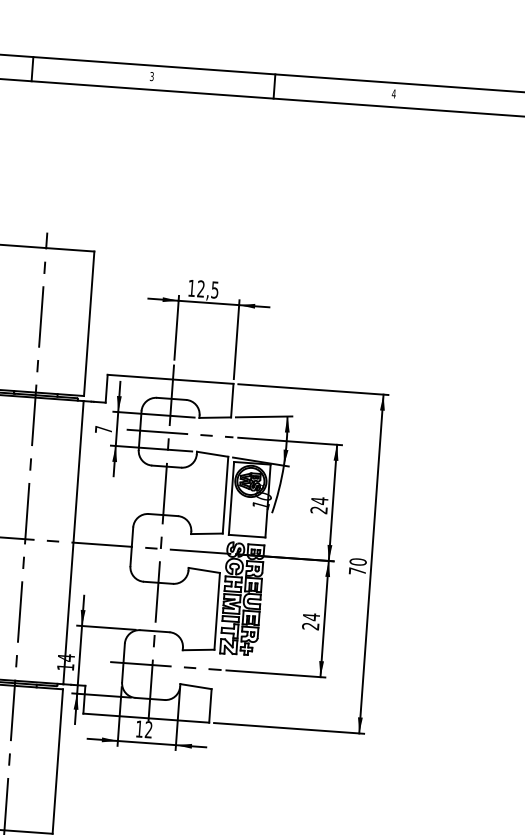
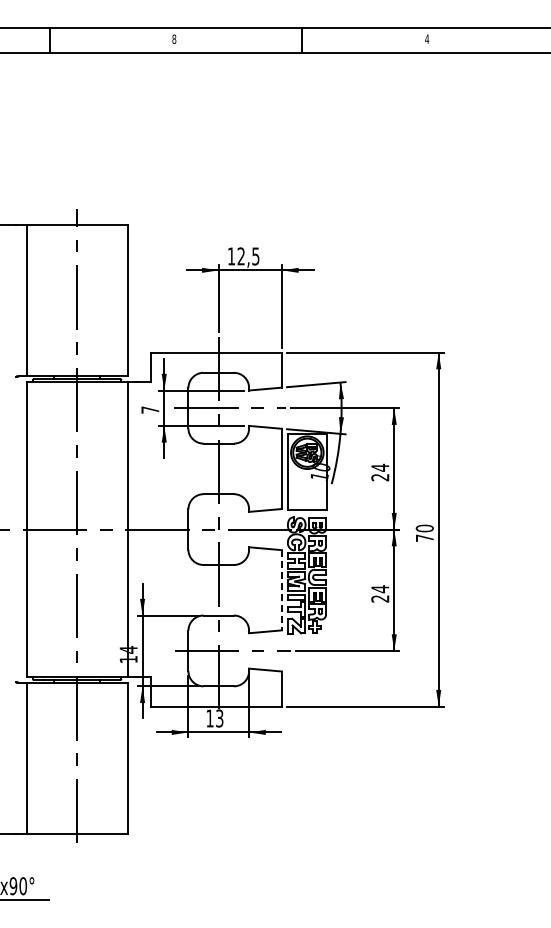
text: (152, 75) -> (174, 38), 3 -> 8
line: (216, 611) -> (281, 590), solid -> dashed
text: (148, 729) -> (219, 718), 12 -> 13

